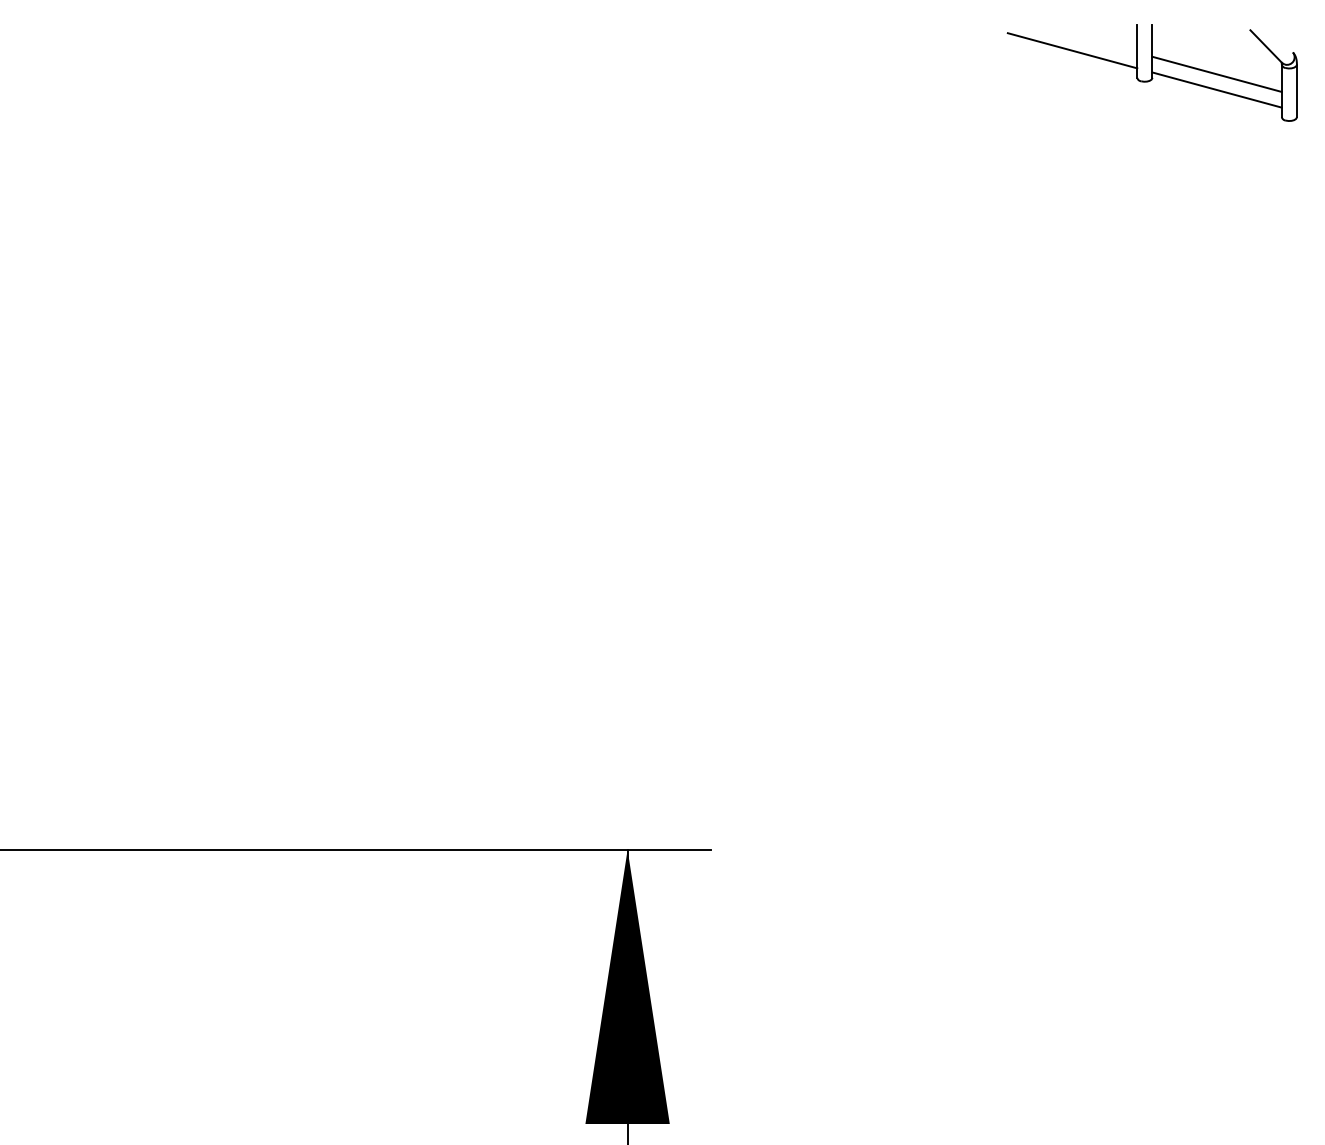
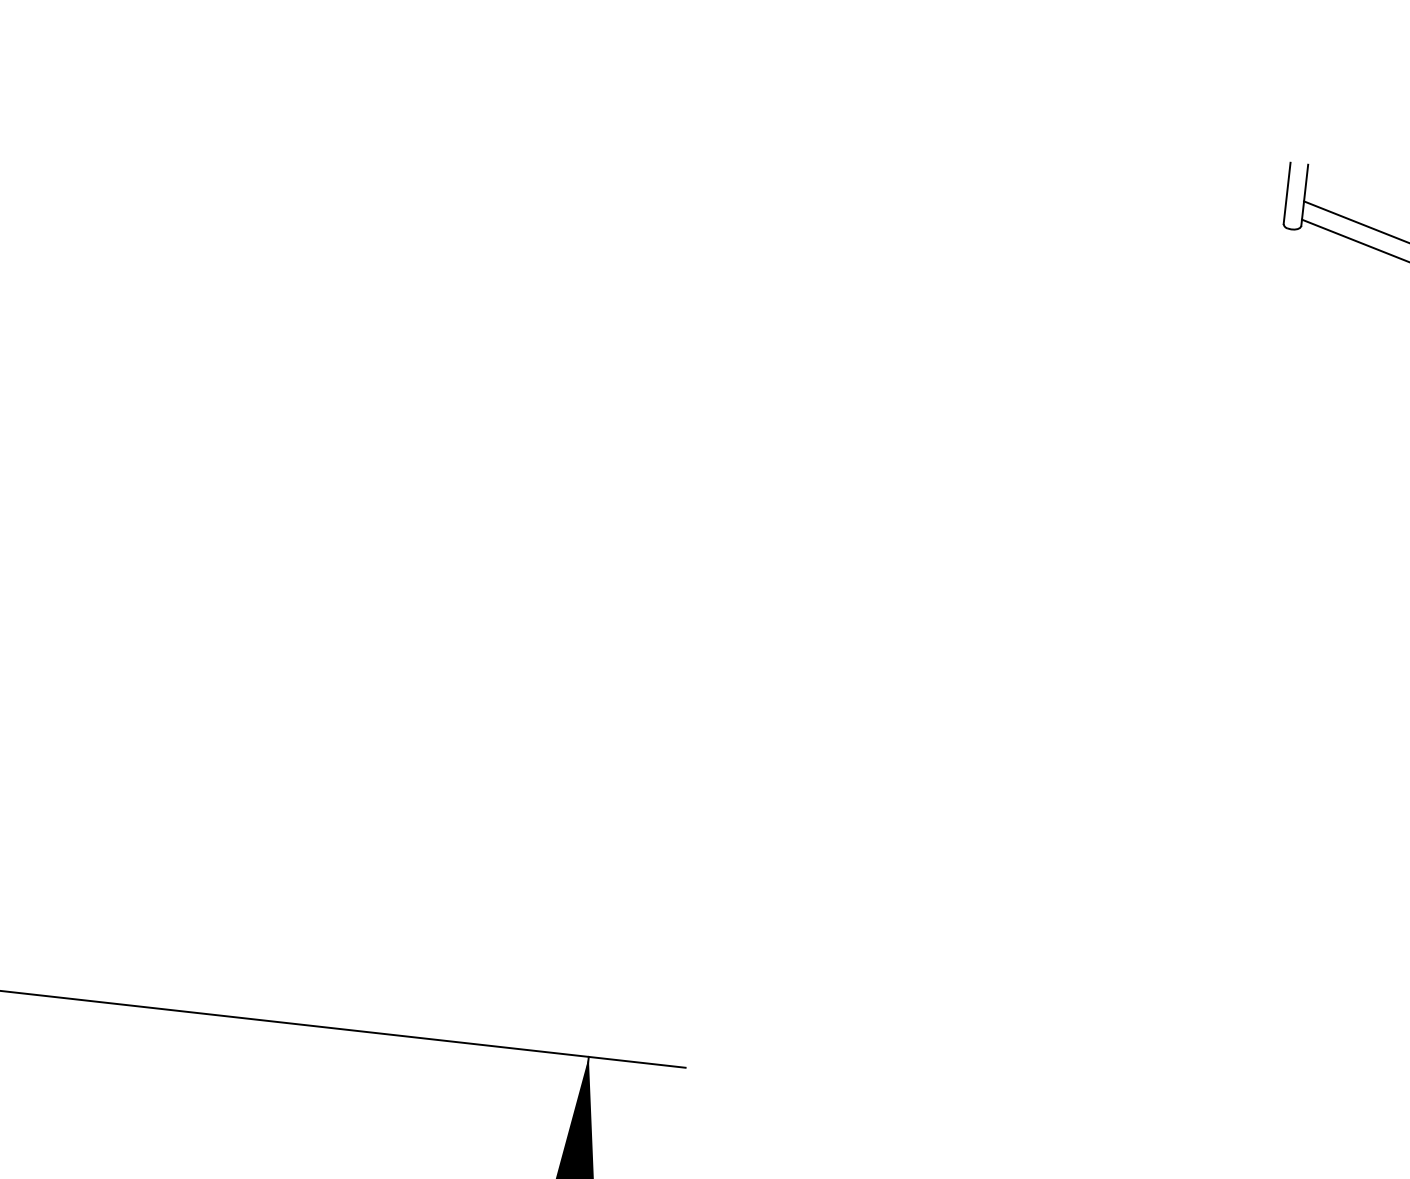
line: (1072, 50) -> (1211, 183), removed

